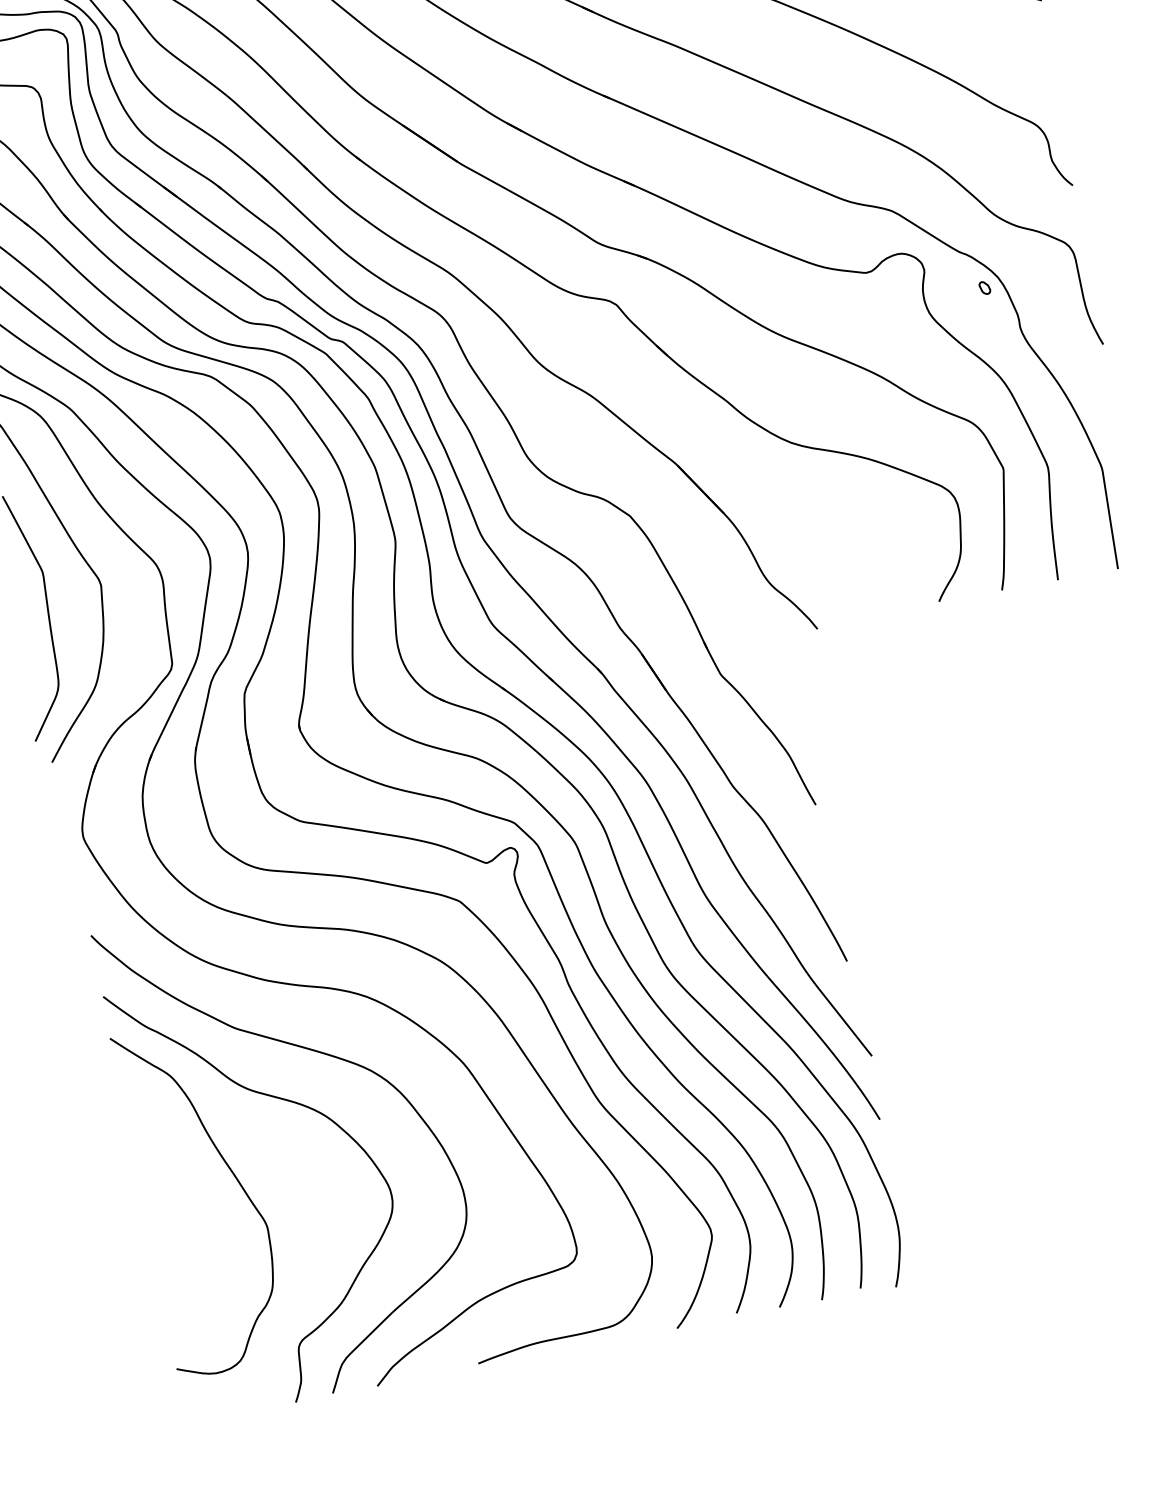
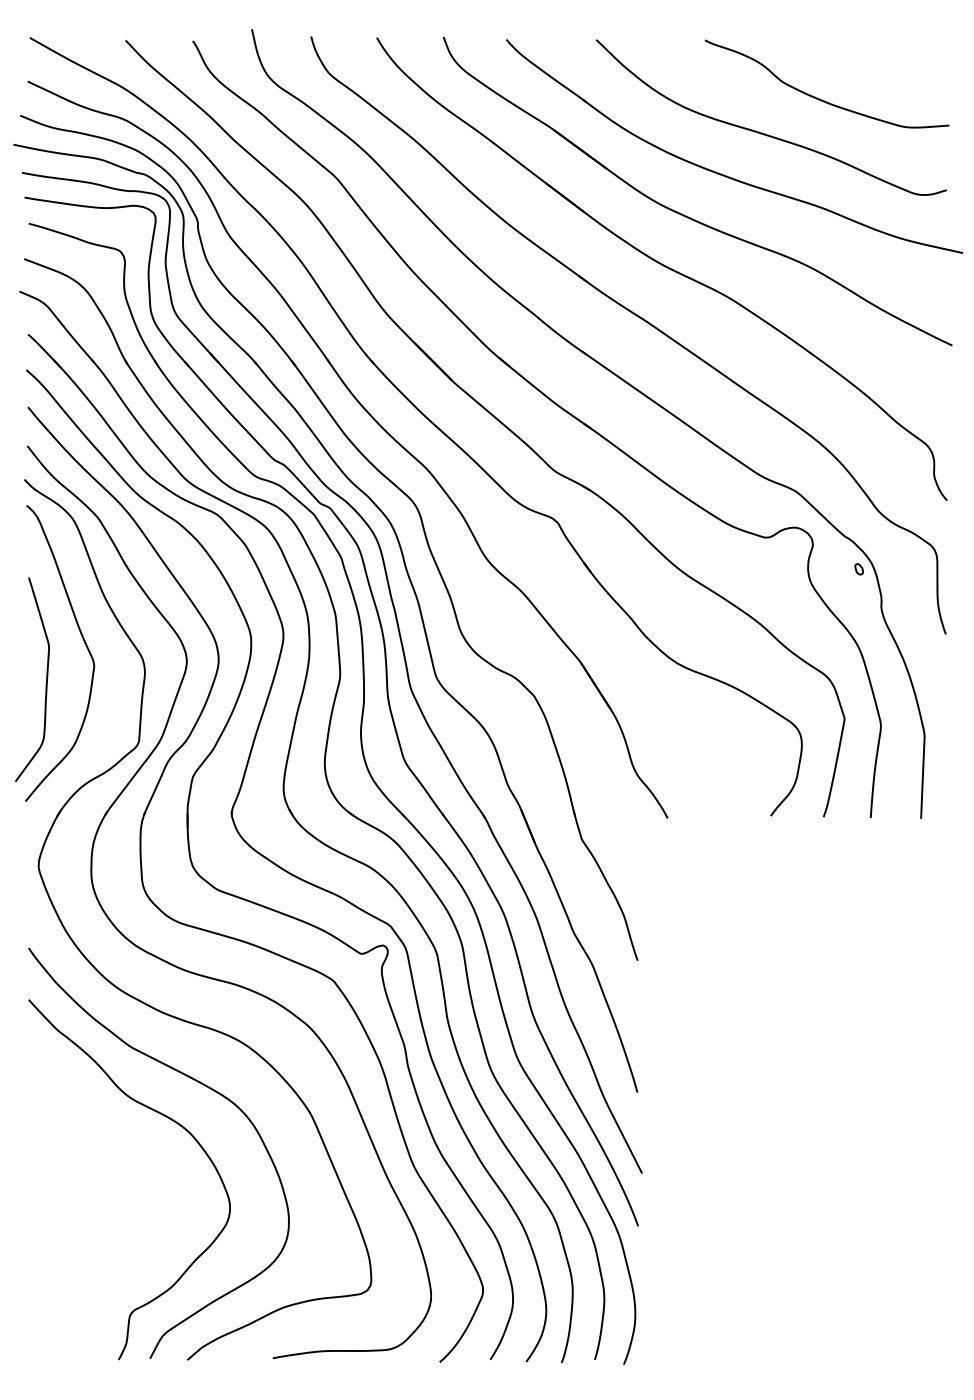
curve: (232, 1175) -> (104, 1165), removed

